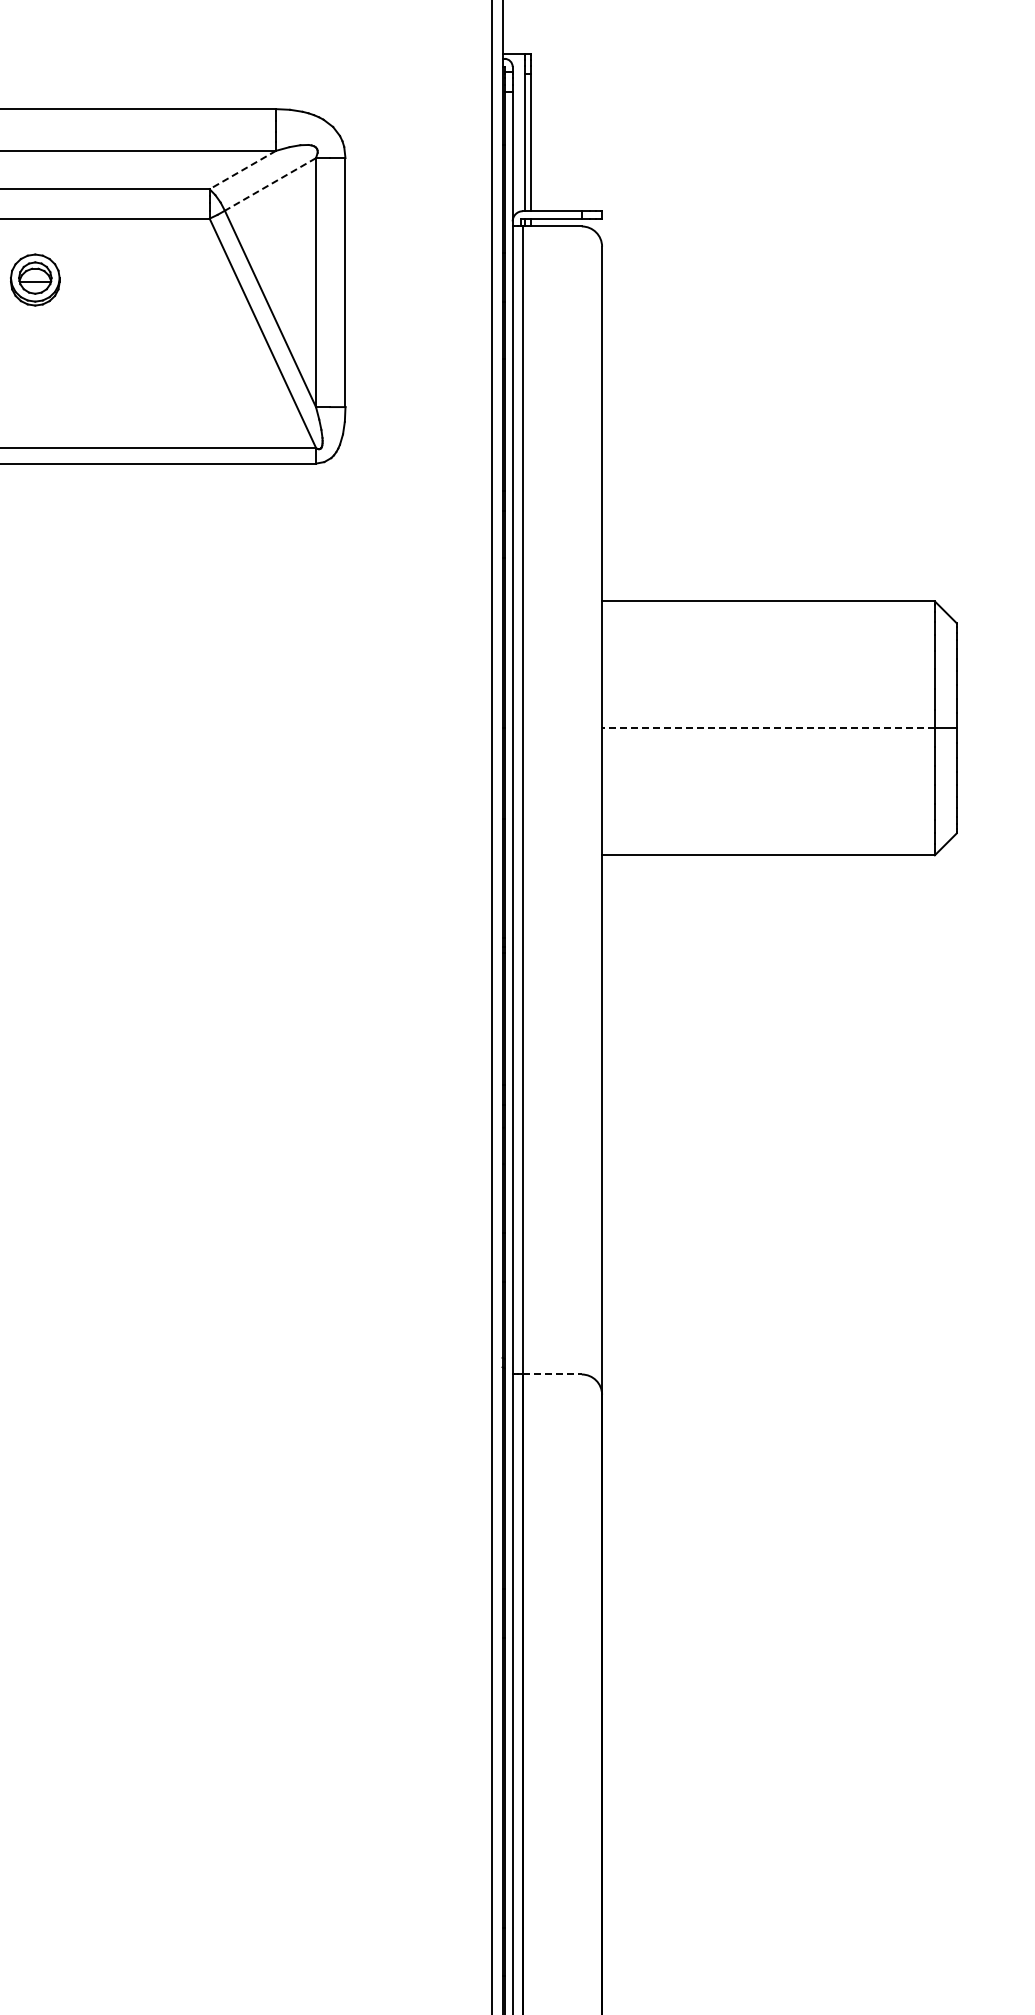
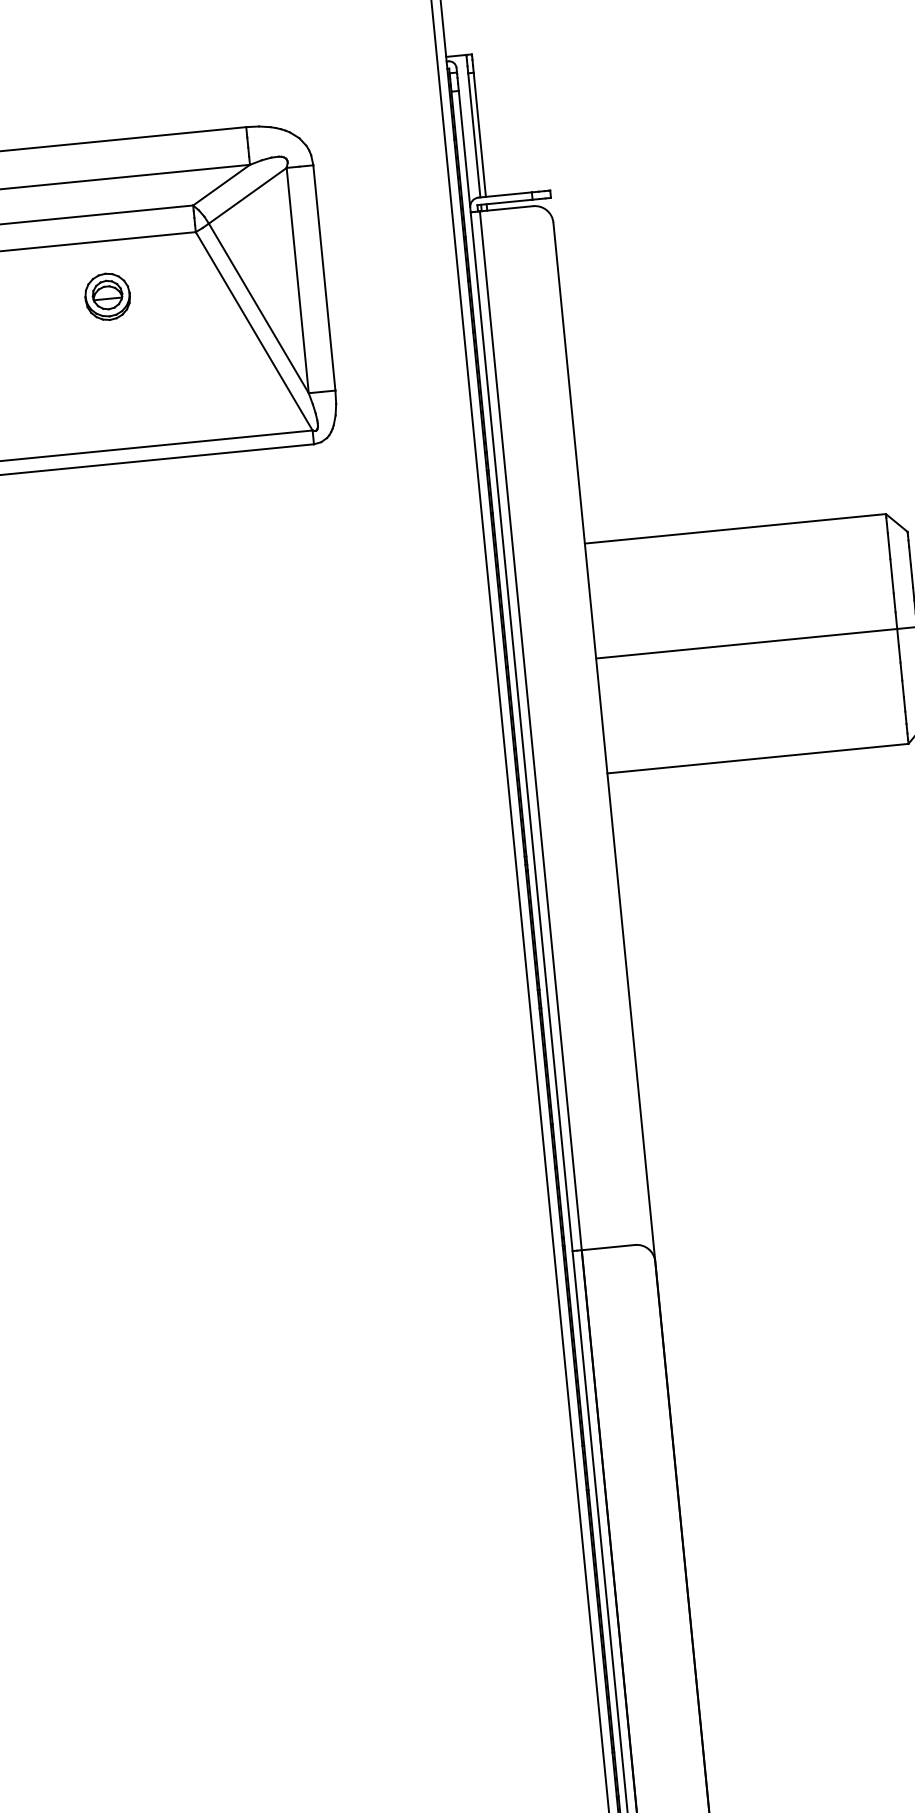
line: (242, 170) -> (221, 185), dashed -> solid
line: (270, 184) -> (247, 195), dashed -> solid
part: (35, 279) -> (107, 296), moved
line: (767, 728) -> (745, 643), dashed -> solid
line: (552, 1374) -> (608, 1247), dashed -> solid

